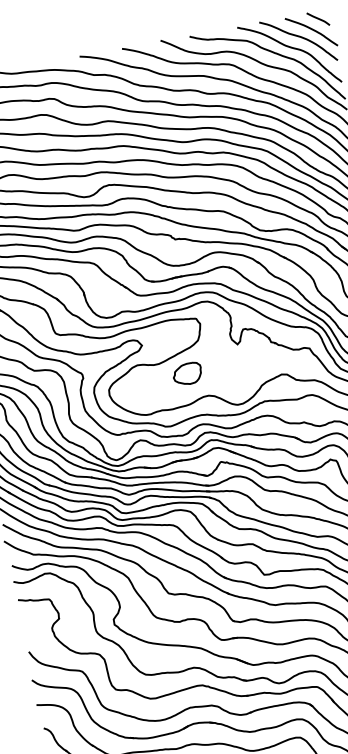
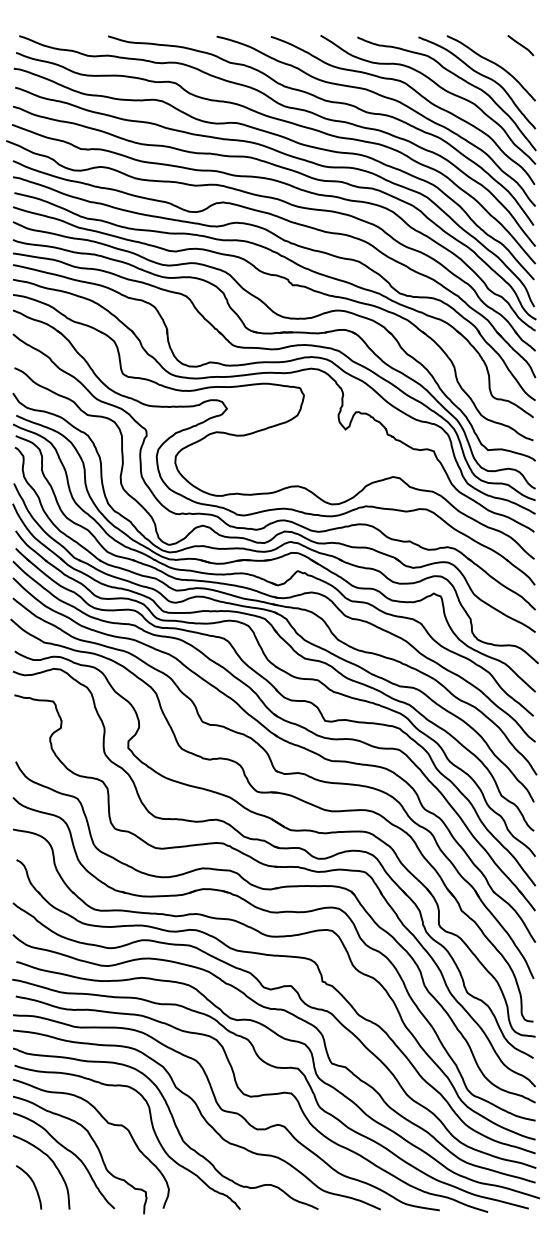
curve: (311, 30) -> (510, 57), removed
part: (187, 373) -> (276, 454), removed

